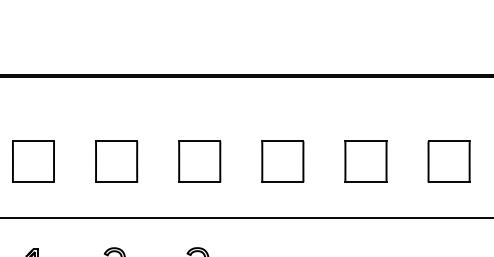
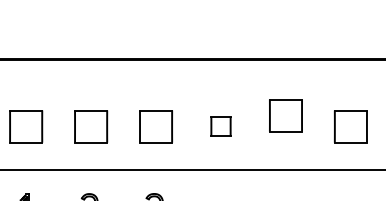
part: (282, 161) -> (220, 126), size x0.6
part: (365, 161) -> (285, 115), moved

